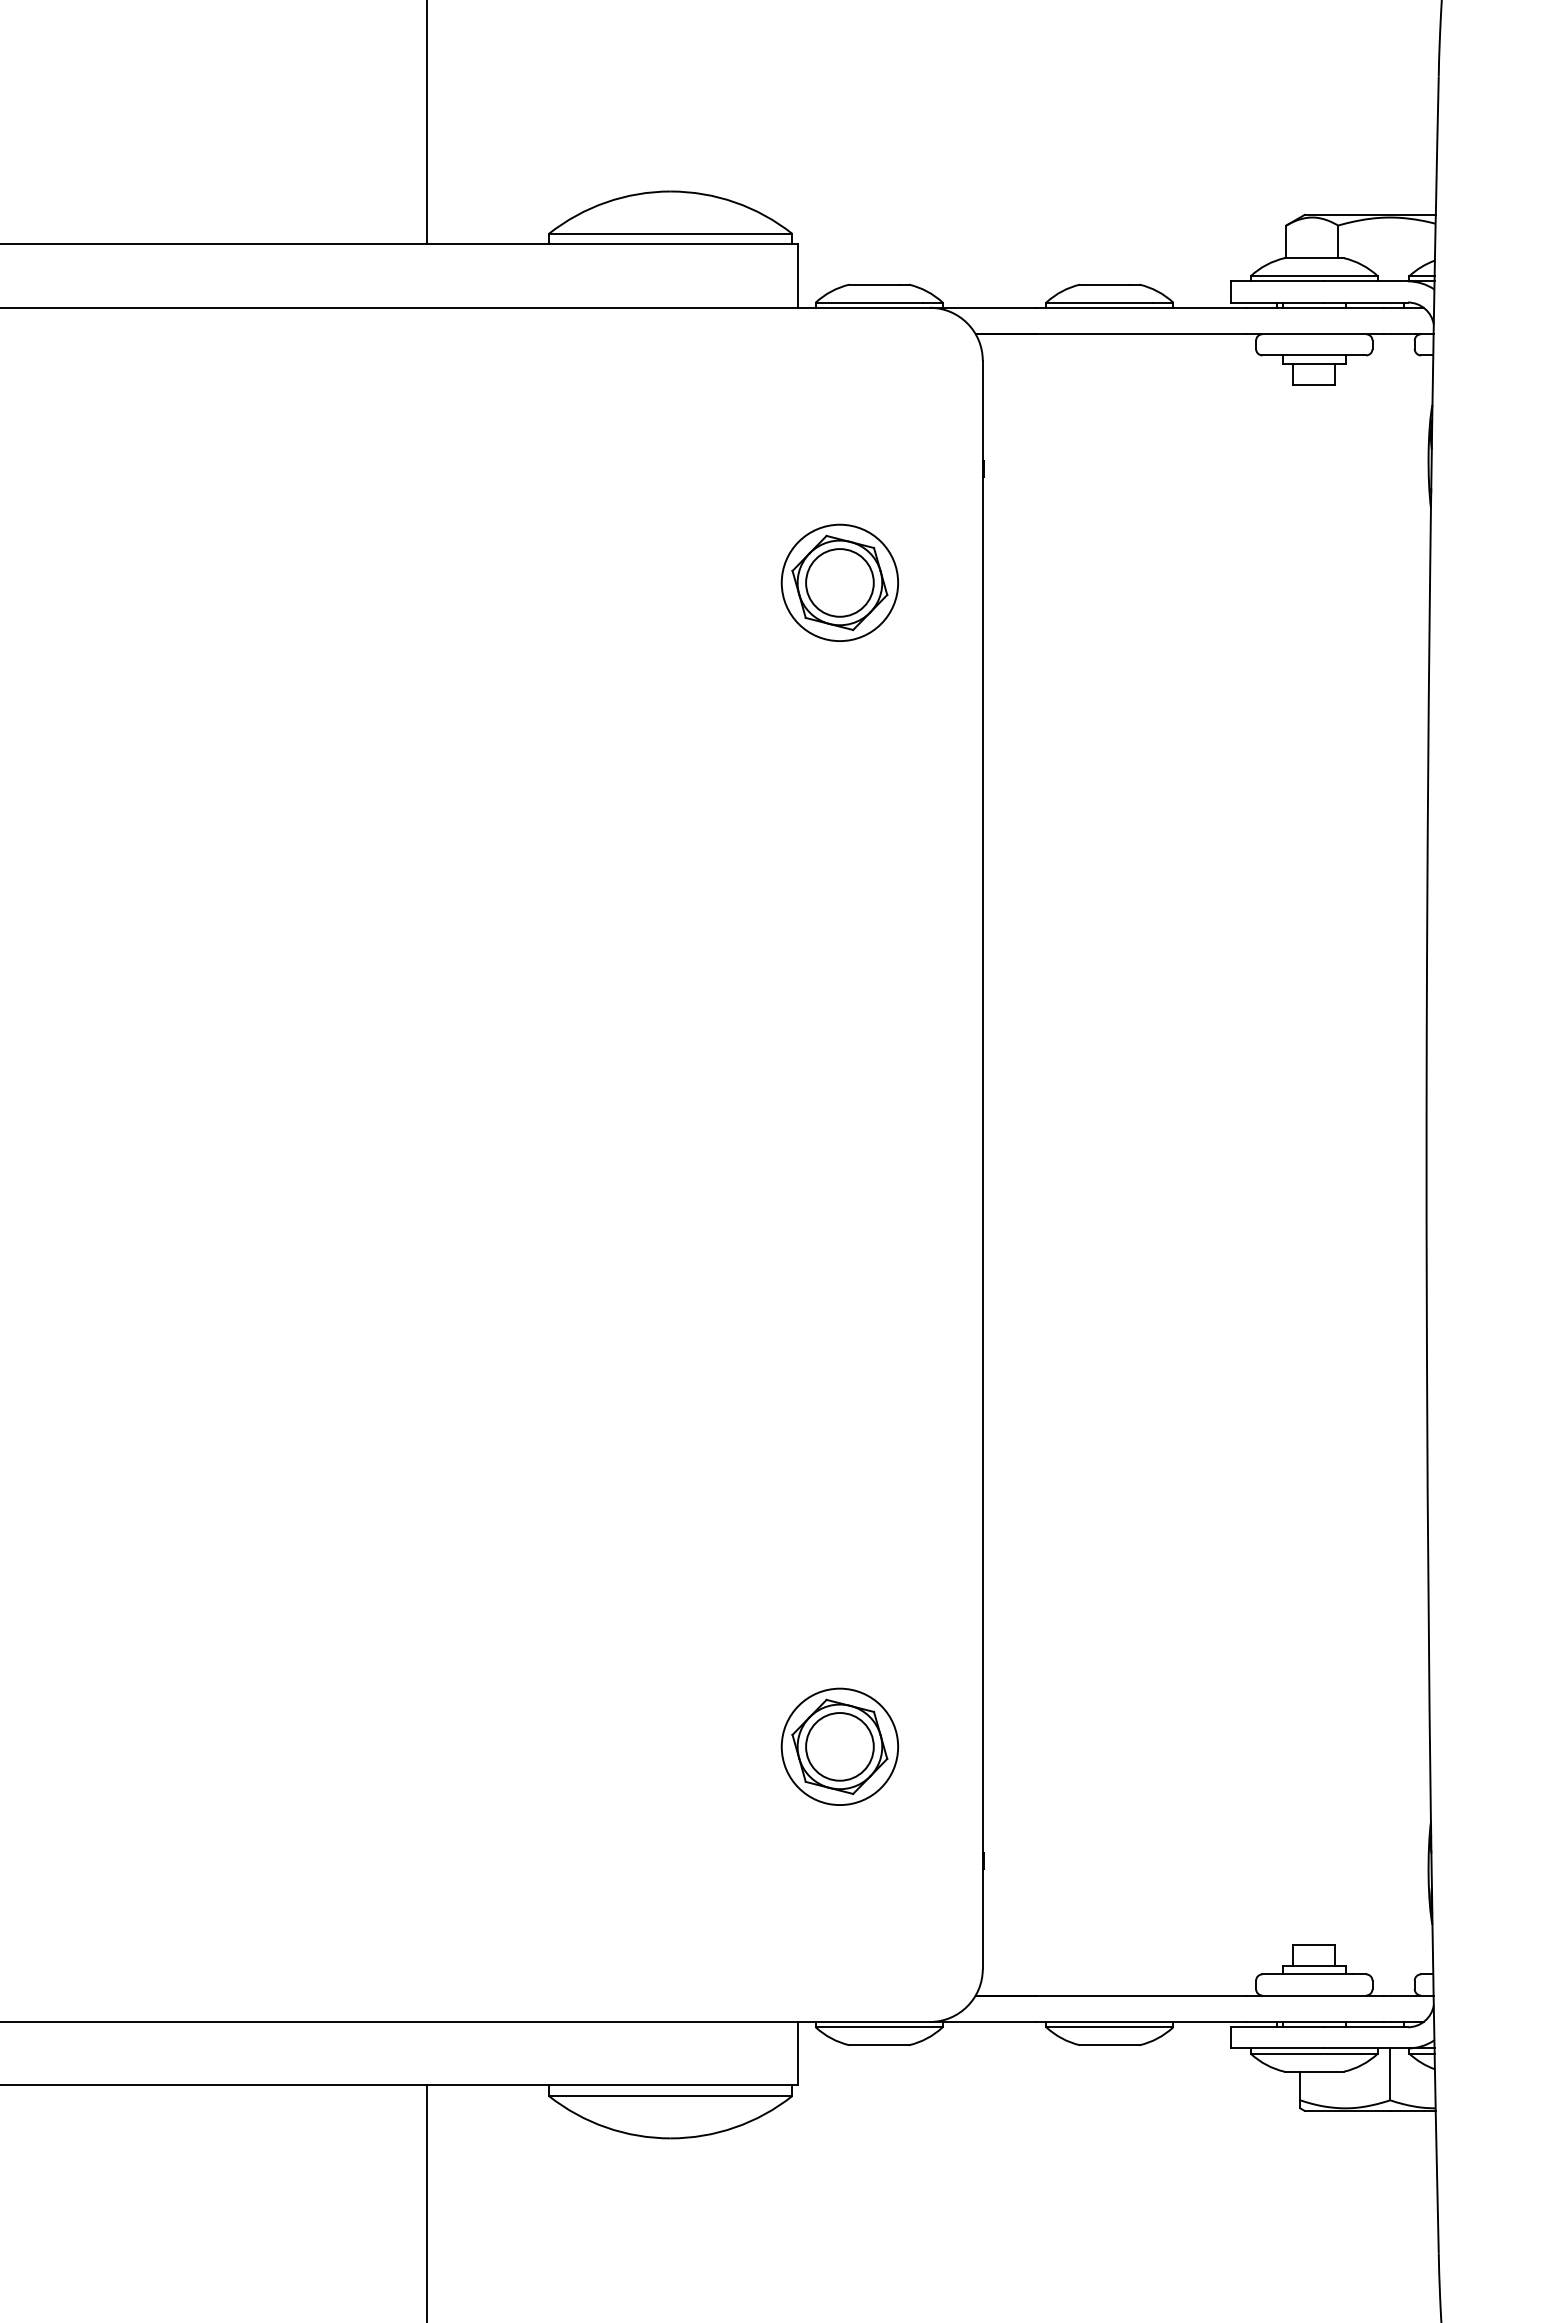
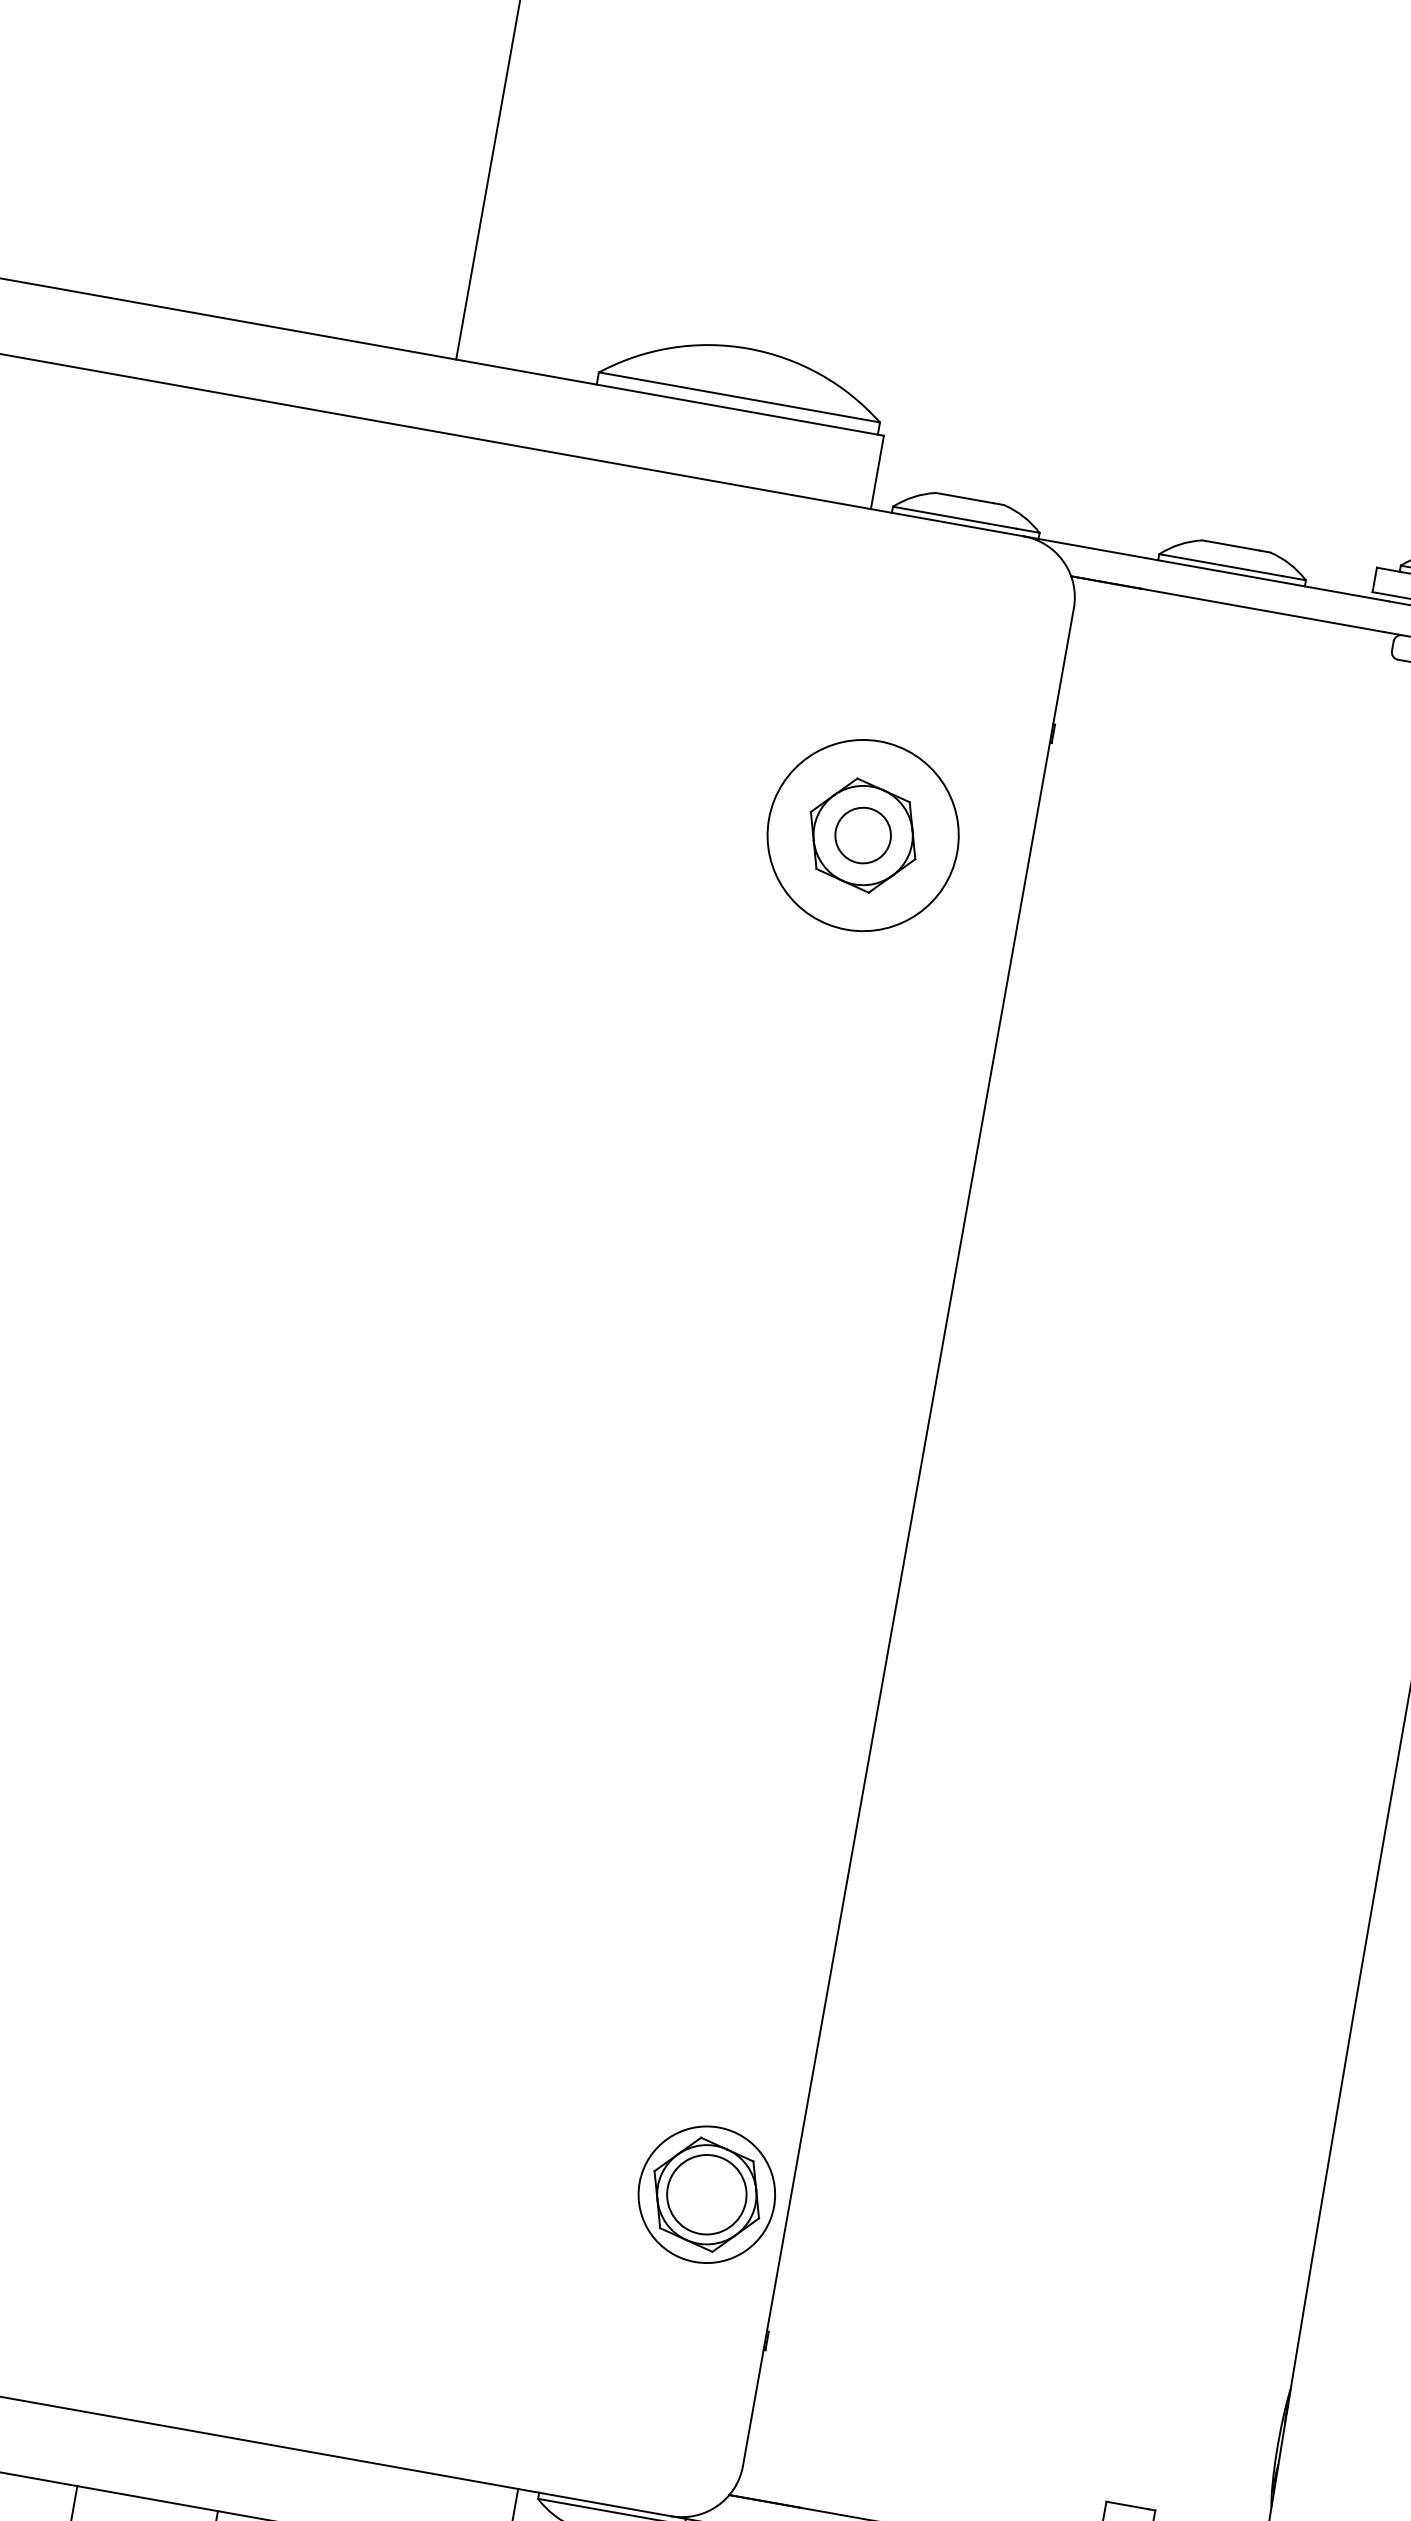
circle: (839, 582) -> (862, 834), size x0.7
circle: (839, 582) -> (862, 834), size x1.4
part: (839, 1746) -> (706, 2194), moved

